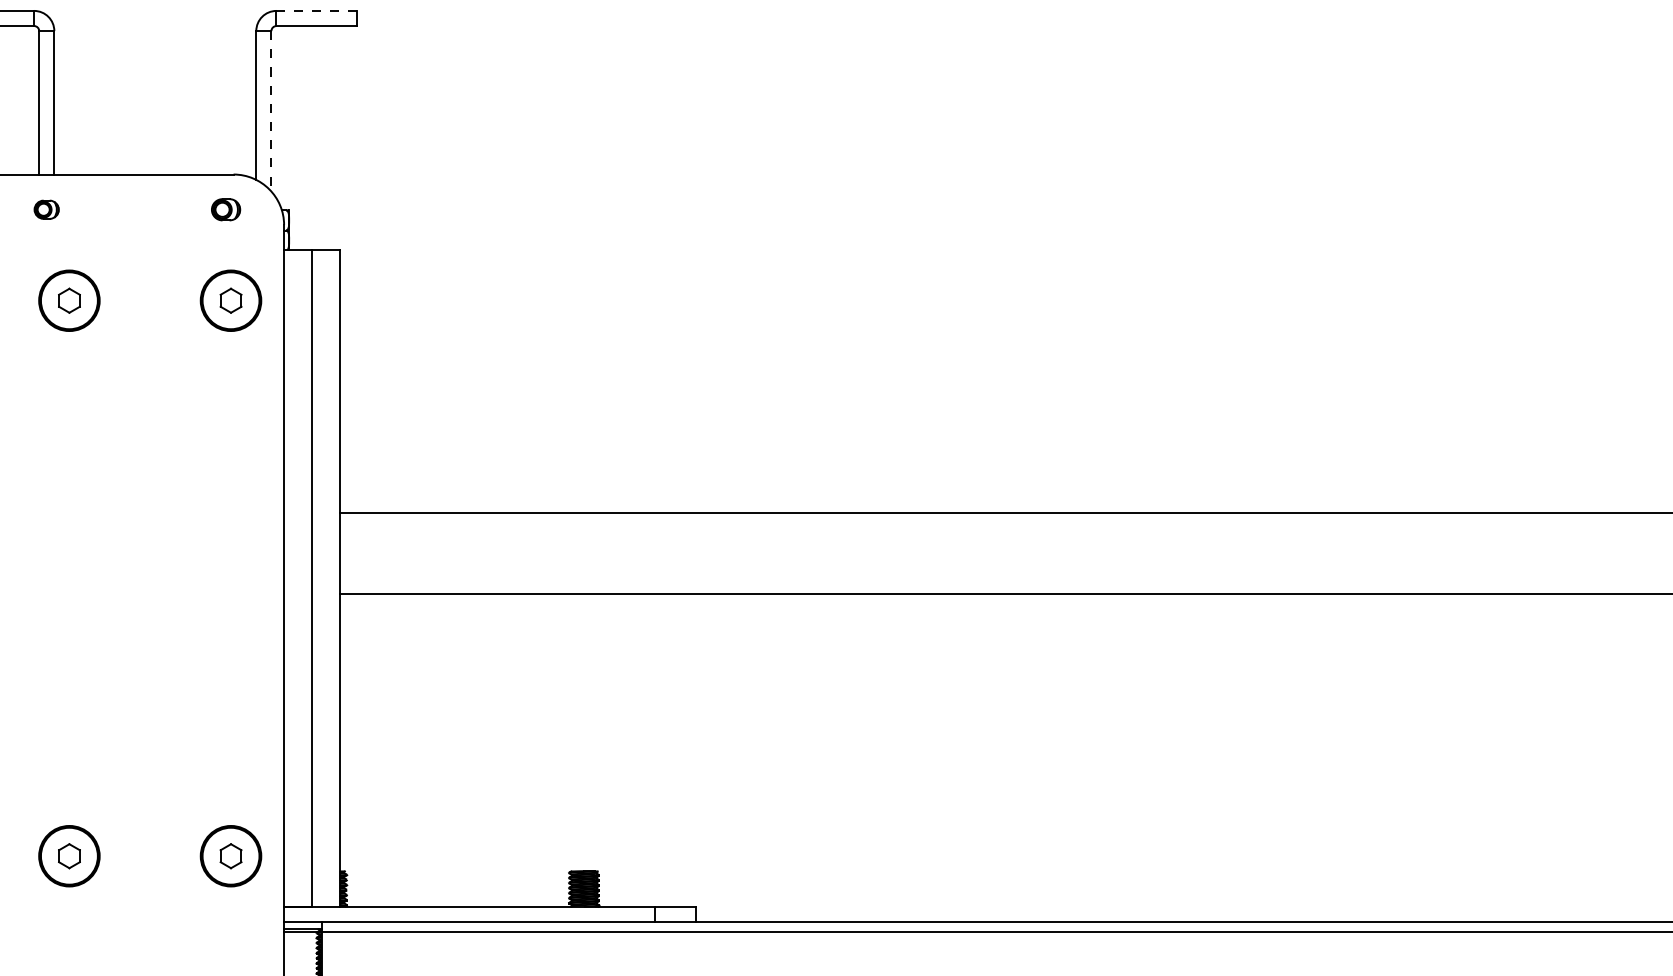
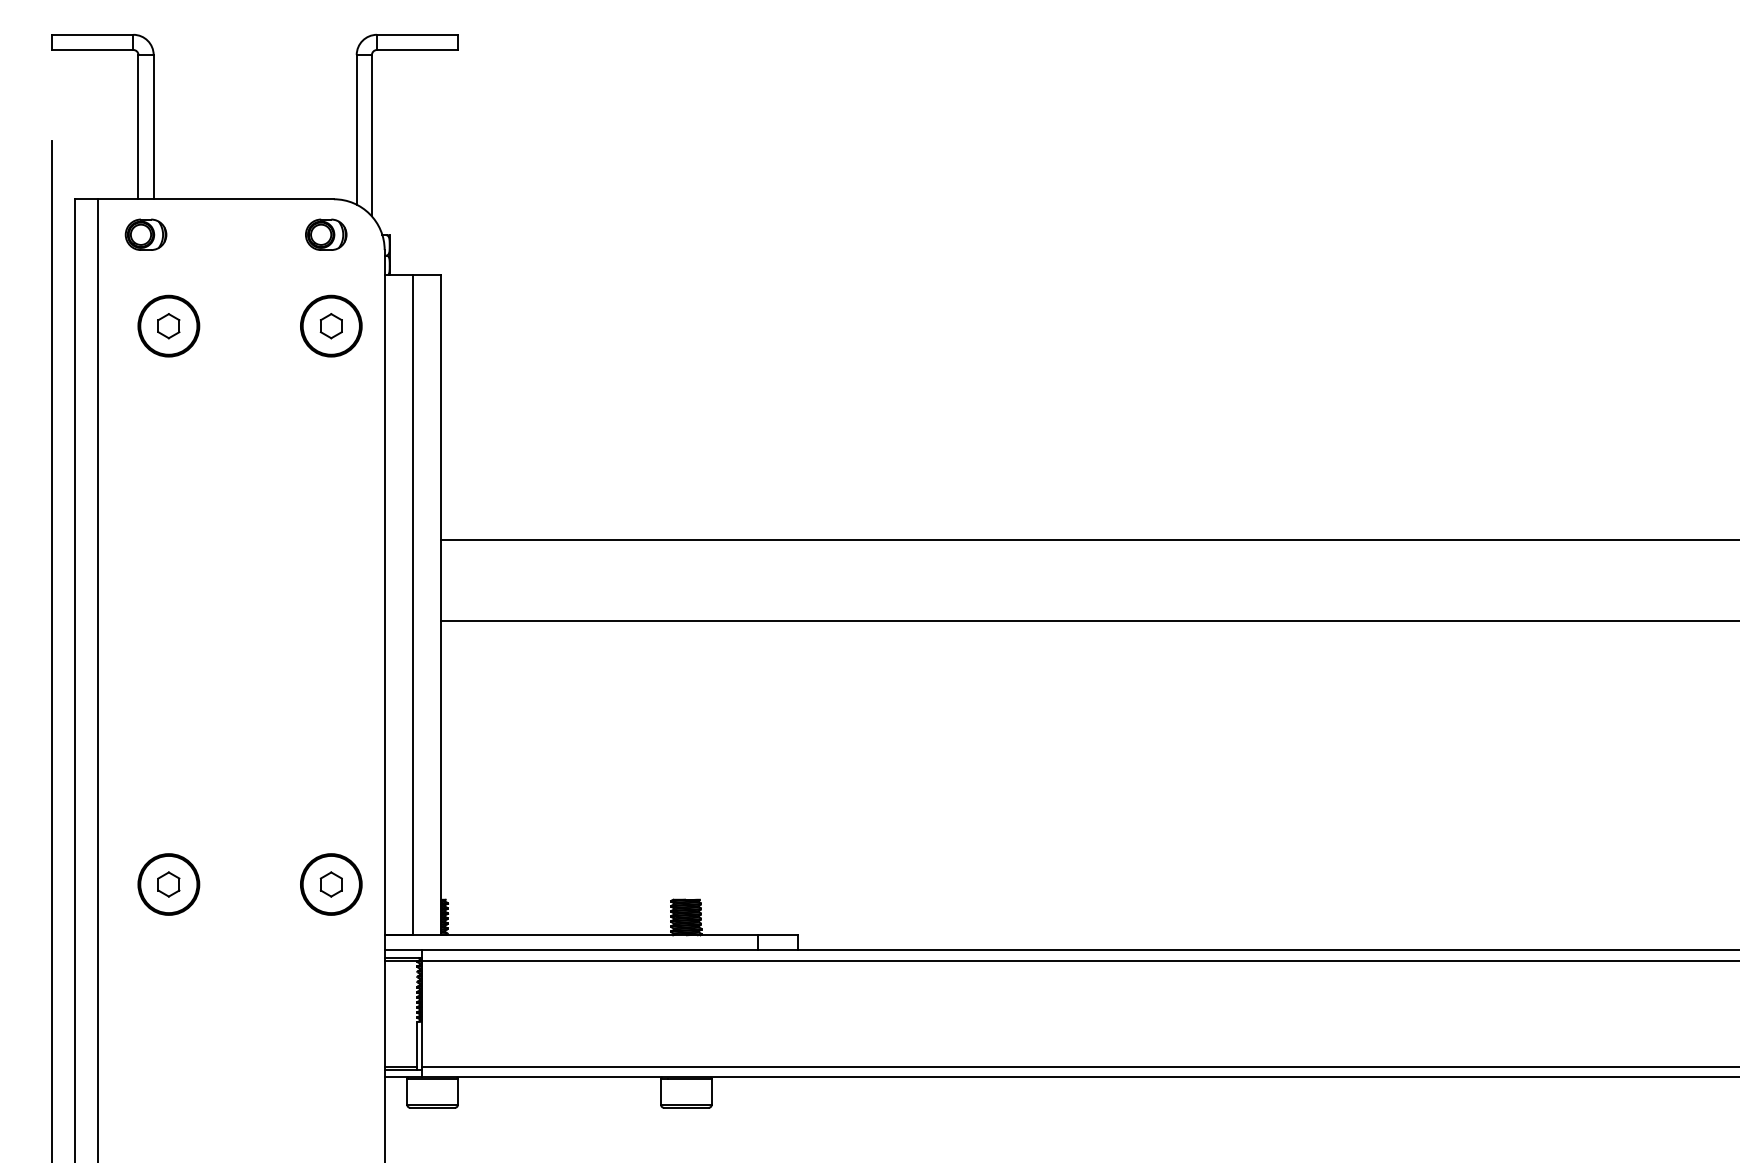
line: (316, 10) -> (417, 34), dashed -> solid
line: (271, 111) -> (371, 135), dashed -> solid
part: (46, 209) -> (145, 234), size x1.67
part: (226, 209) -> (326, 234), size x1.43

